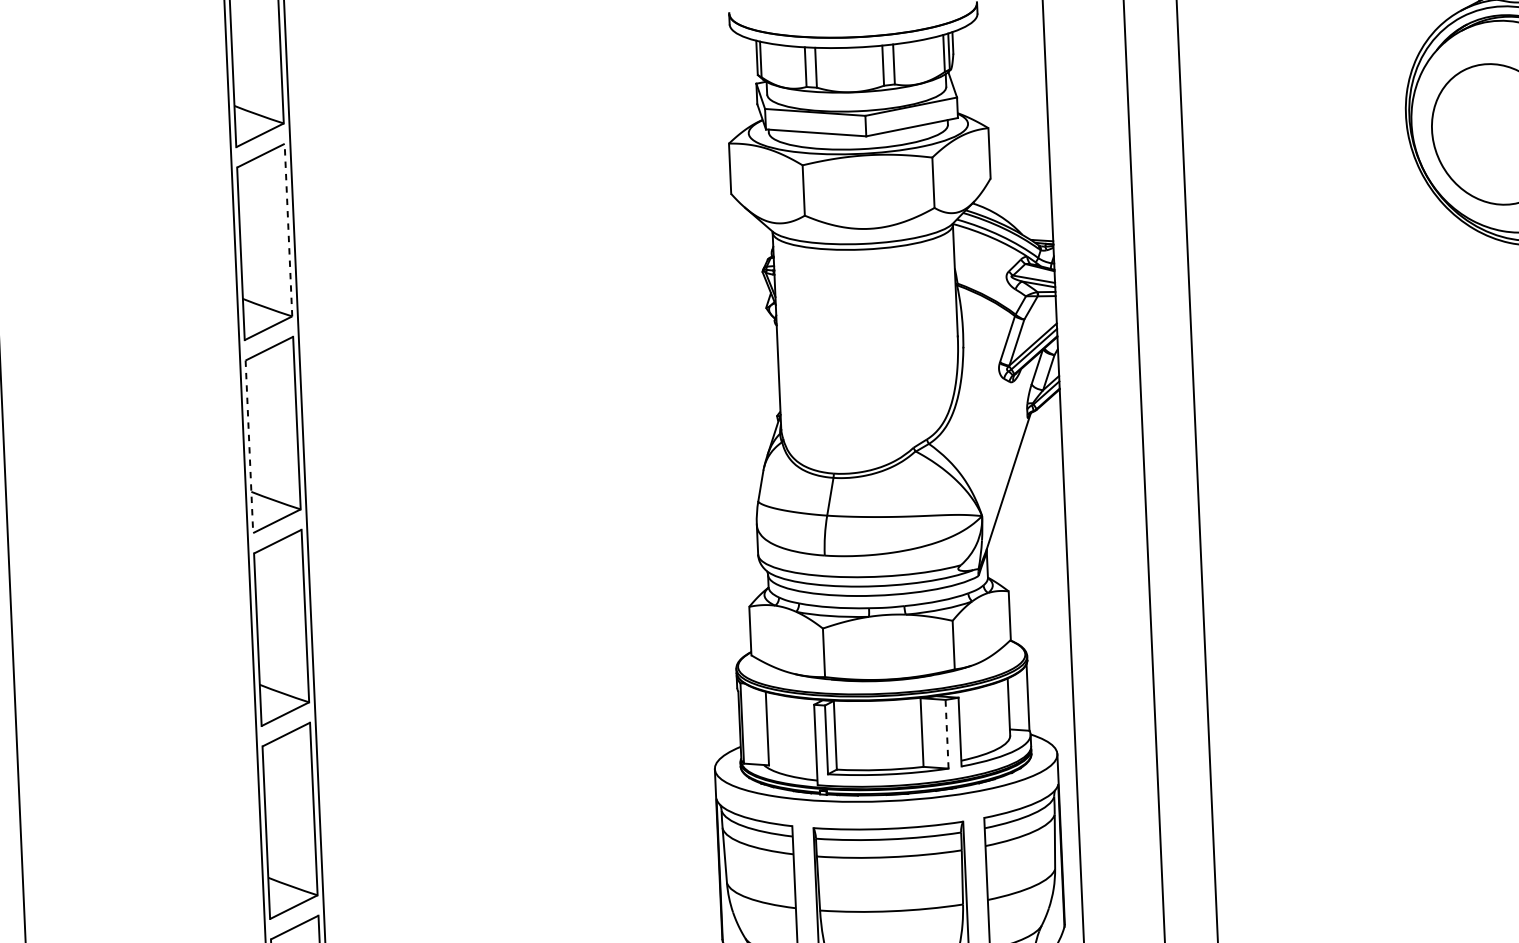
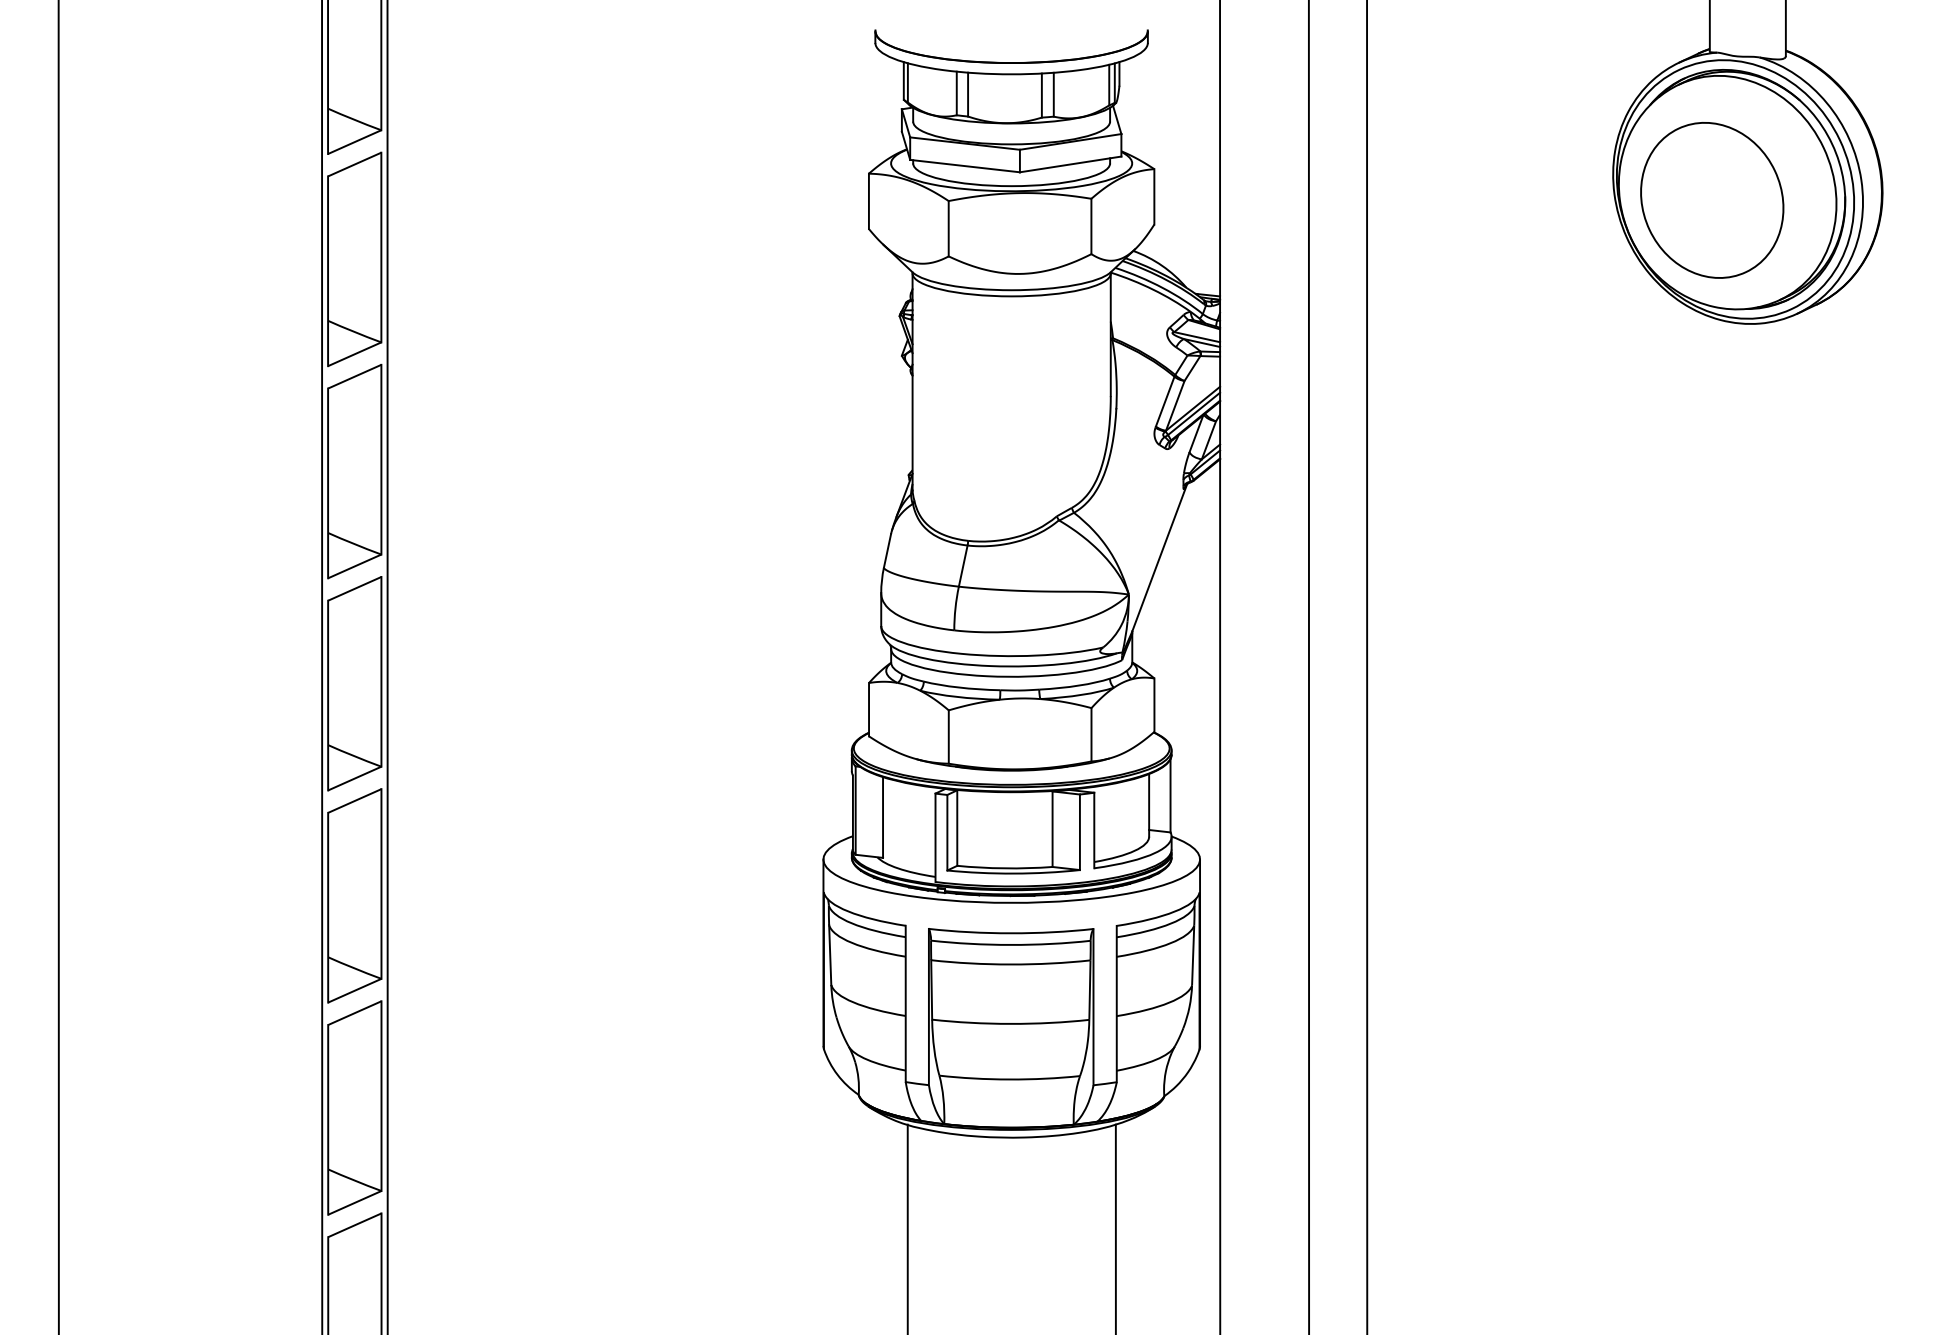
line: (288, 230) -> (381, 247), dashed -> solid
line: (249, 446) -> (328, 483), dashed -> solid
line: (946, 734) -> (1079, 832), dashed -> solid

